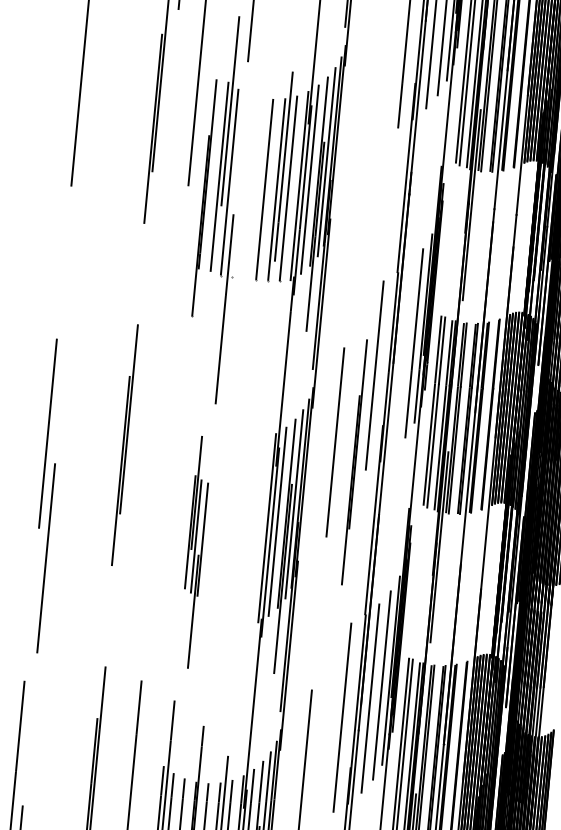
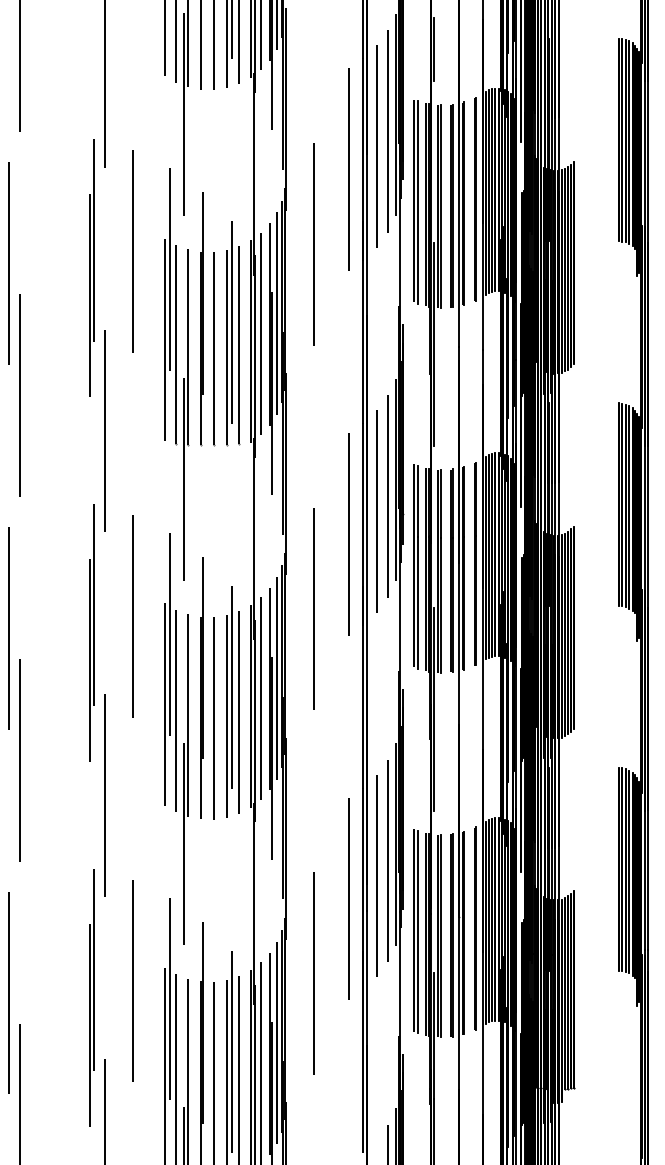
line: (368, 99) -> (314, 243), added
line: (240, 185) -> (188, 346), added
line: (203, 198) -> (201, 319), moved
line: (78, 216) -> (19, 395), added
line: (154, 256) -> (104, 430), added
line: (402, 356) -> (376, 511), added
line: (165, 433) -> (133, 616), added
line: (353, 461) -> (201, 687), moved
part: (250, 522) -> (232, 701), added
line: (232, 535) -> (214, 717), added
part: (194, 551) -> (176, 738), size x1.67
line: (123, 598) -> (105, 795), added

